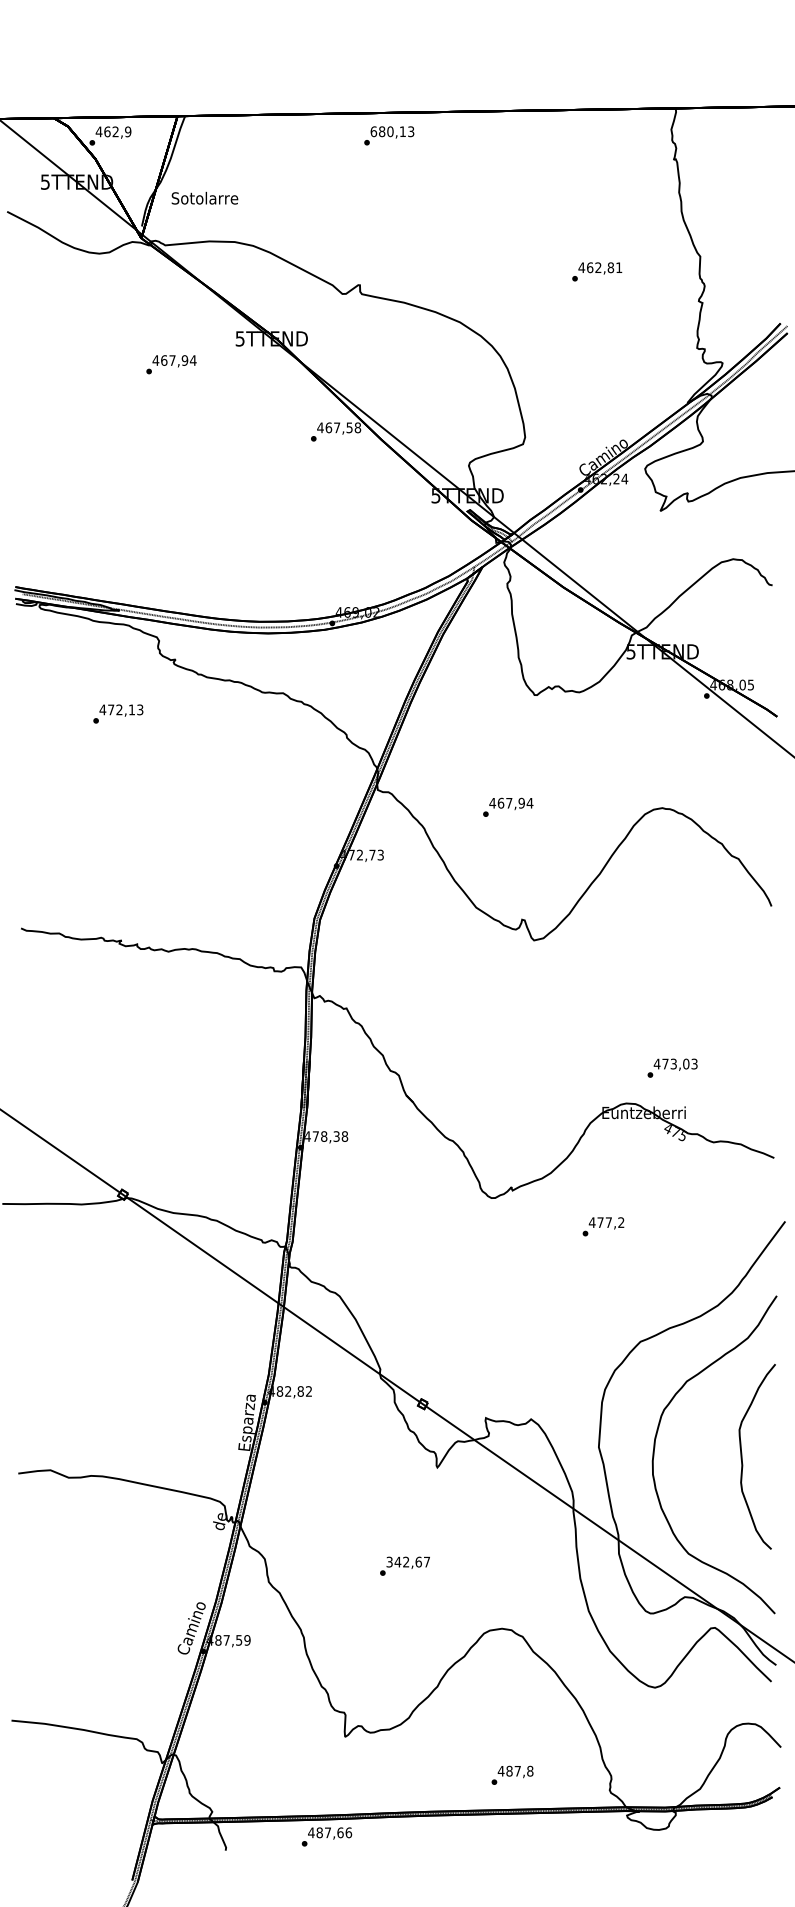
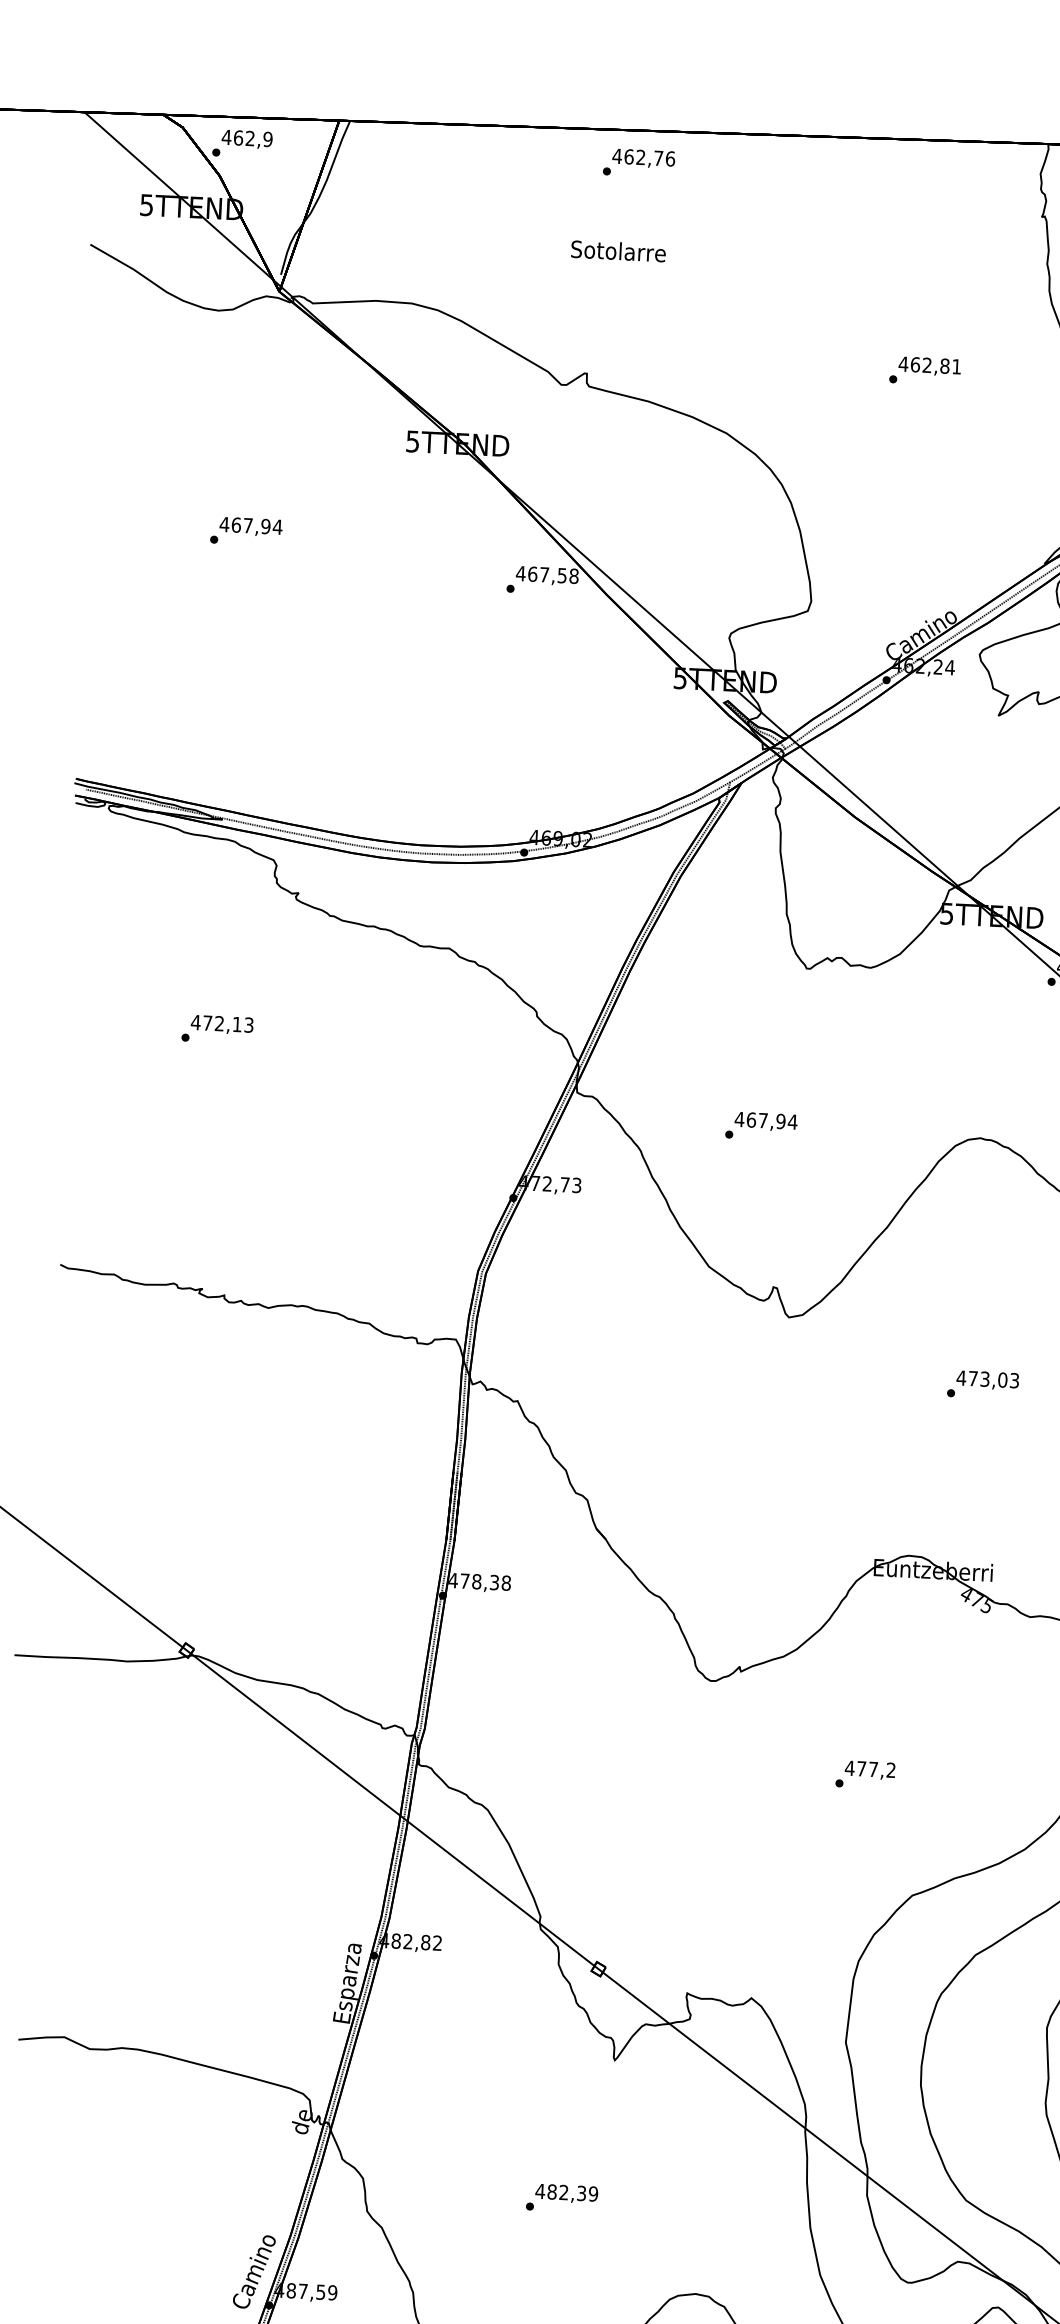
text: (392, 131) -> (643, 157), 680,13 -> 462,76
text: (204, 197) -> (617, 250), moved
text: (171, 364) -> (246, 531), moved
text: (118, 713) -> (217, 1028), moved
text: (672, 1067) -> (983, 1384), moved
text: (603, 1226) -> (865, 1774), moved
text: (408, 1561) -> (567, 2191), 342,67 -> 482,39

